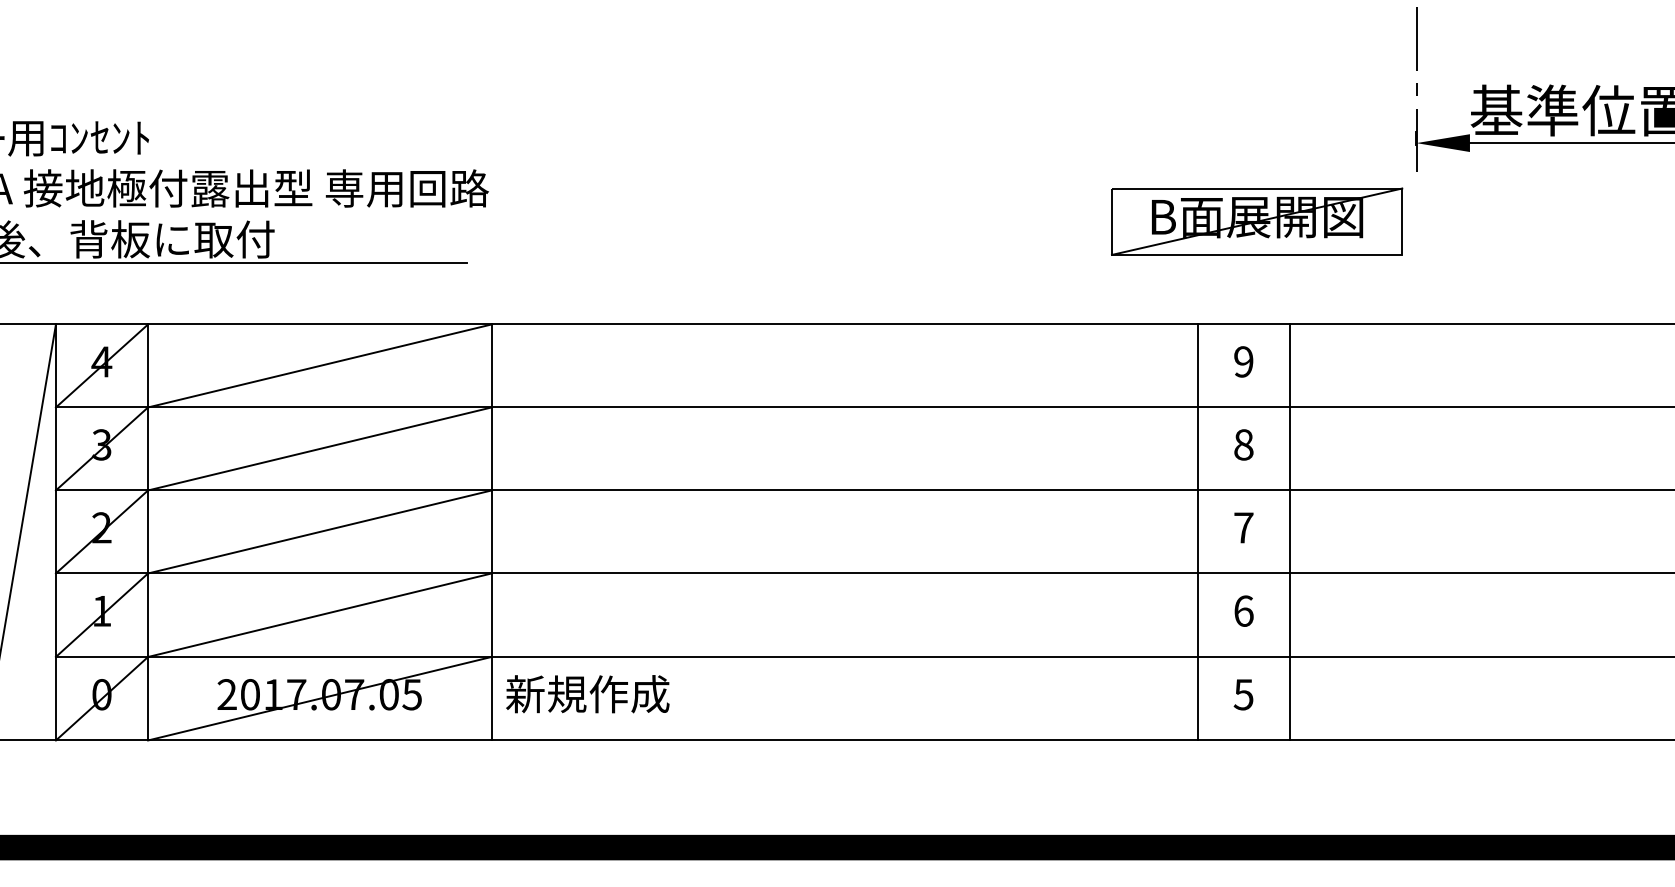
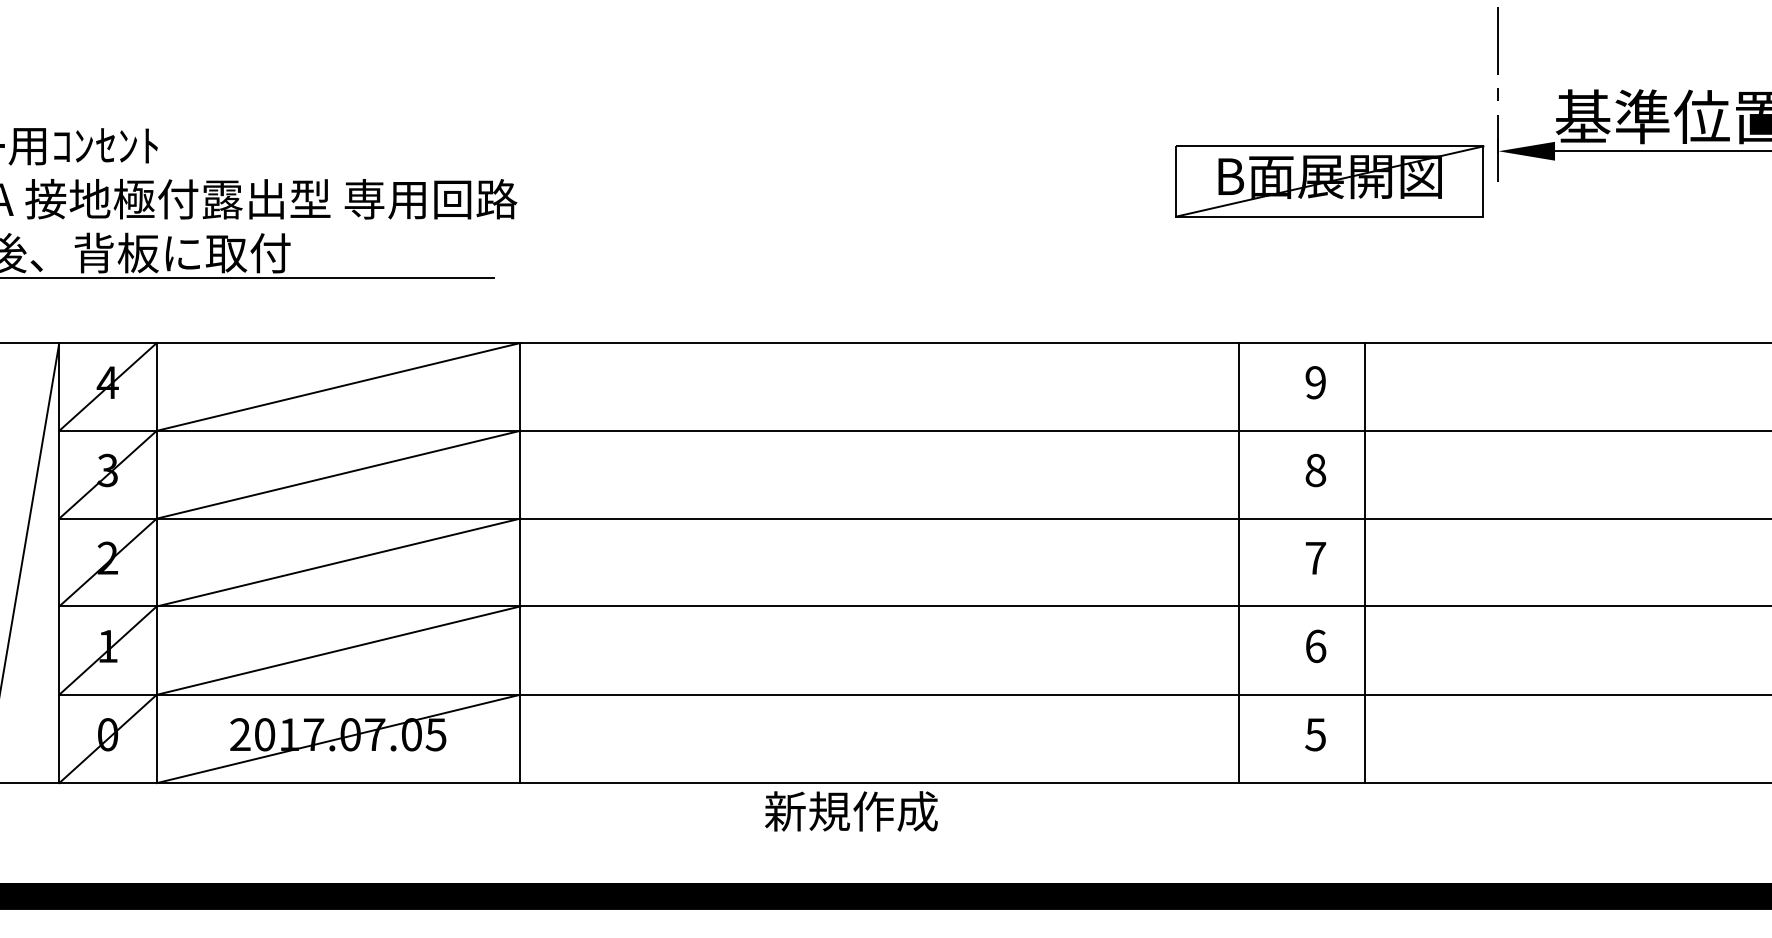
part: (1257, 221) -> (1330, 181), moved
line: (1197, 532) -> (1238, 563), moved
text: (587, 694) -> (851, 811), moved

